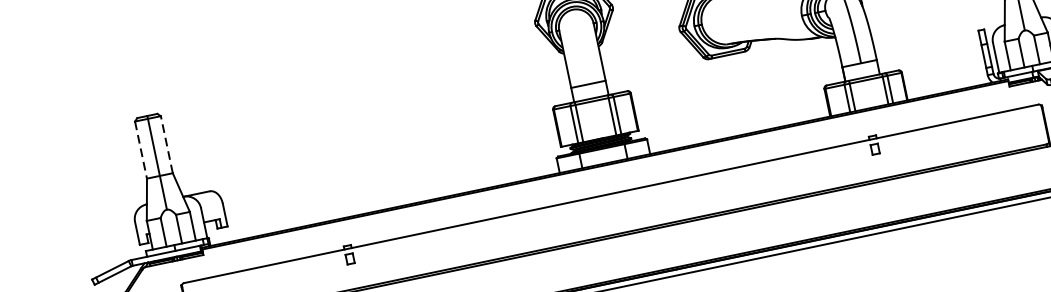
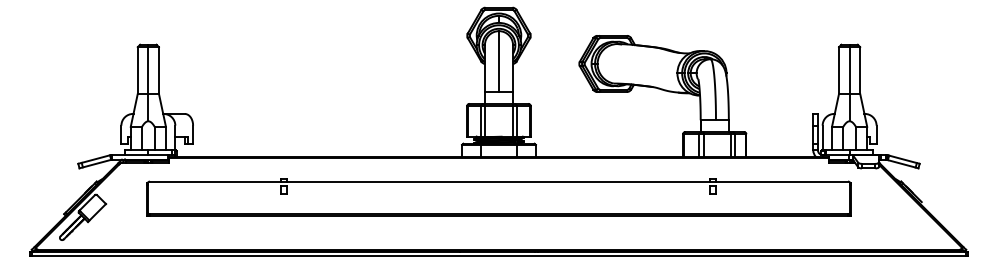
line: (581, 46) -> (499, 61), added
line: (166, 143) -> (158, 69), dashed -> solid
line: (140, 150) -> (137, 70), dashed -> solid

